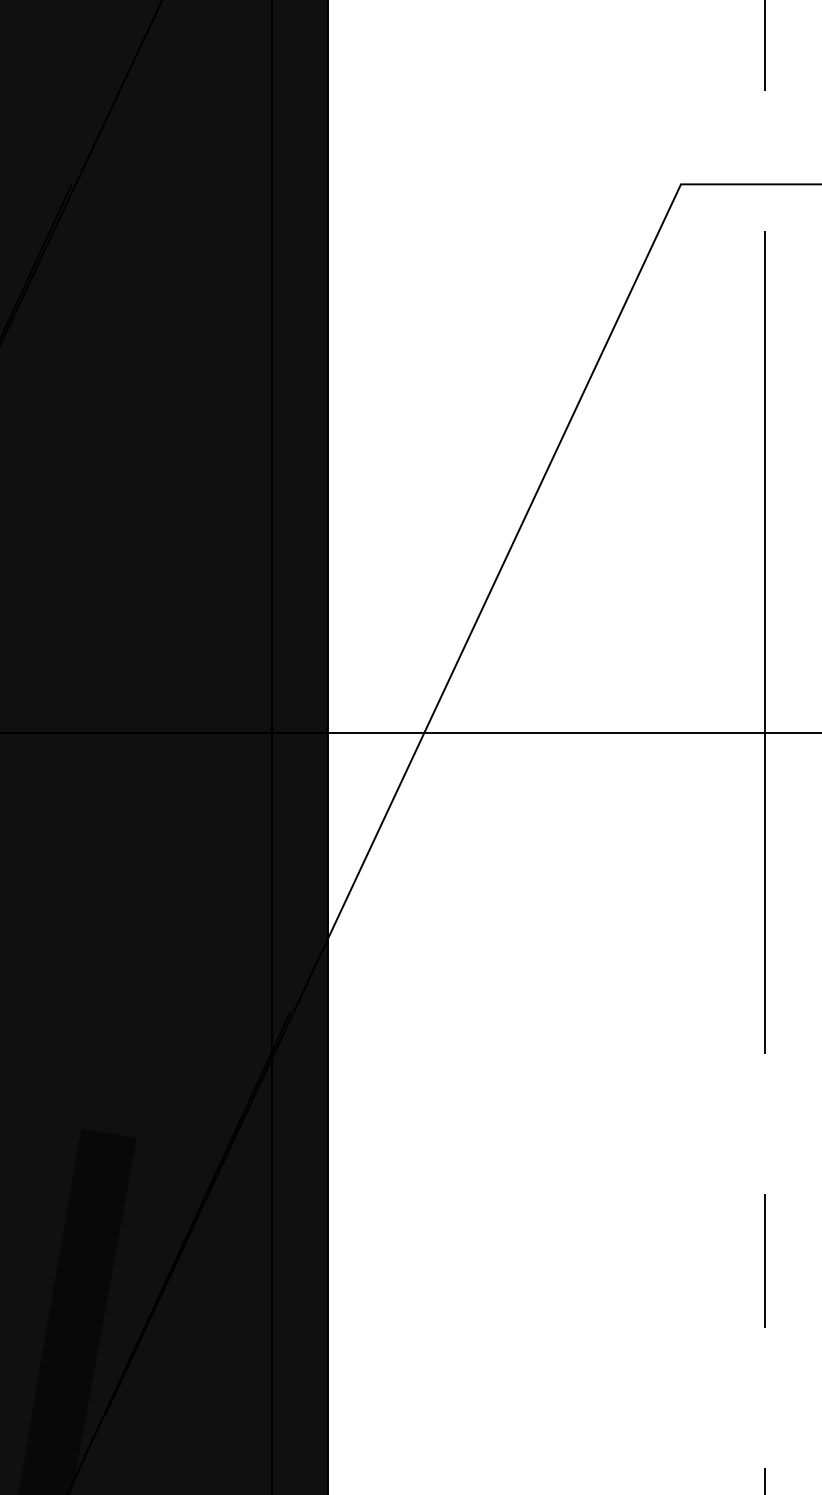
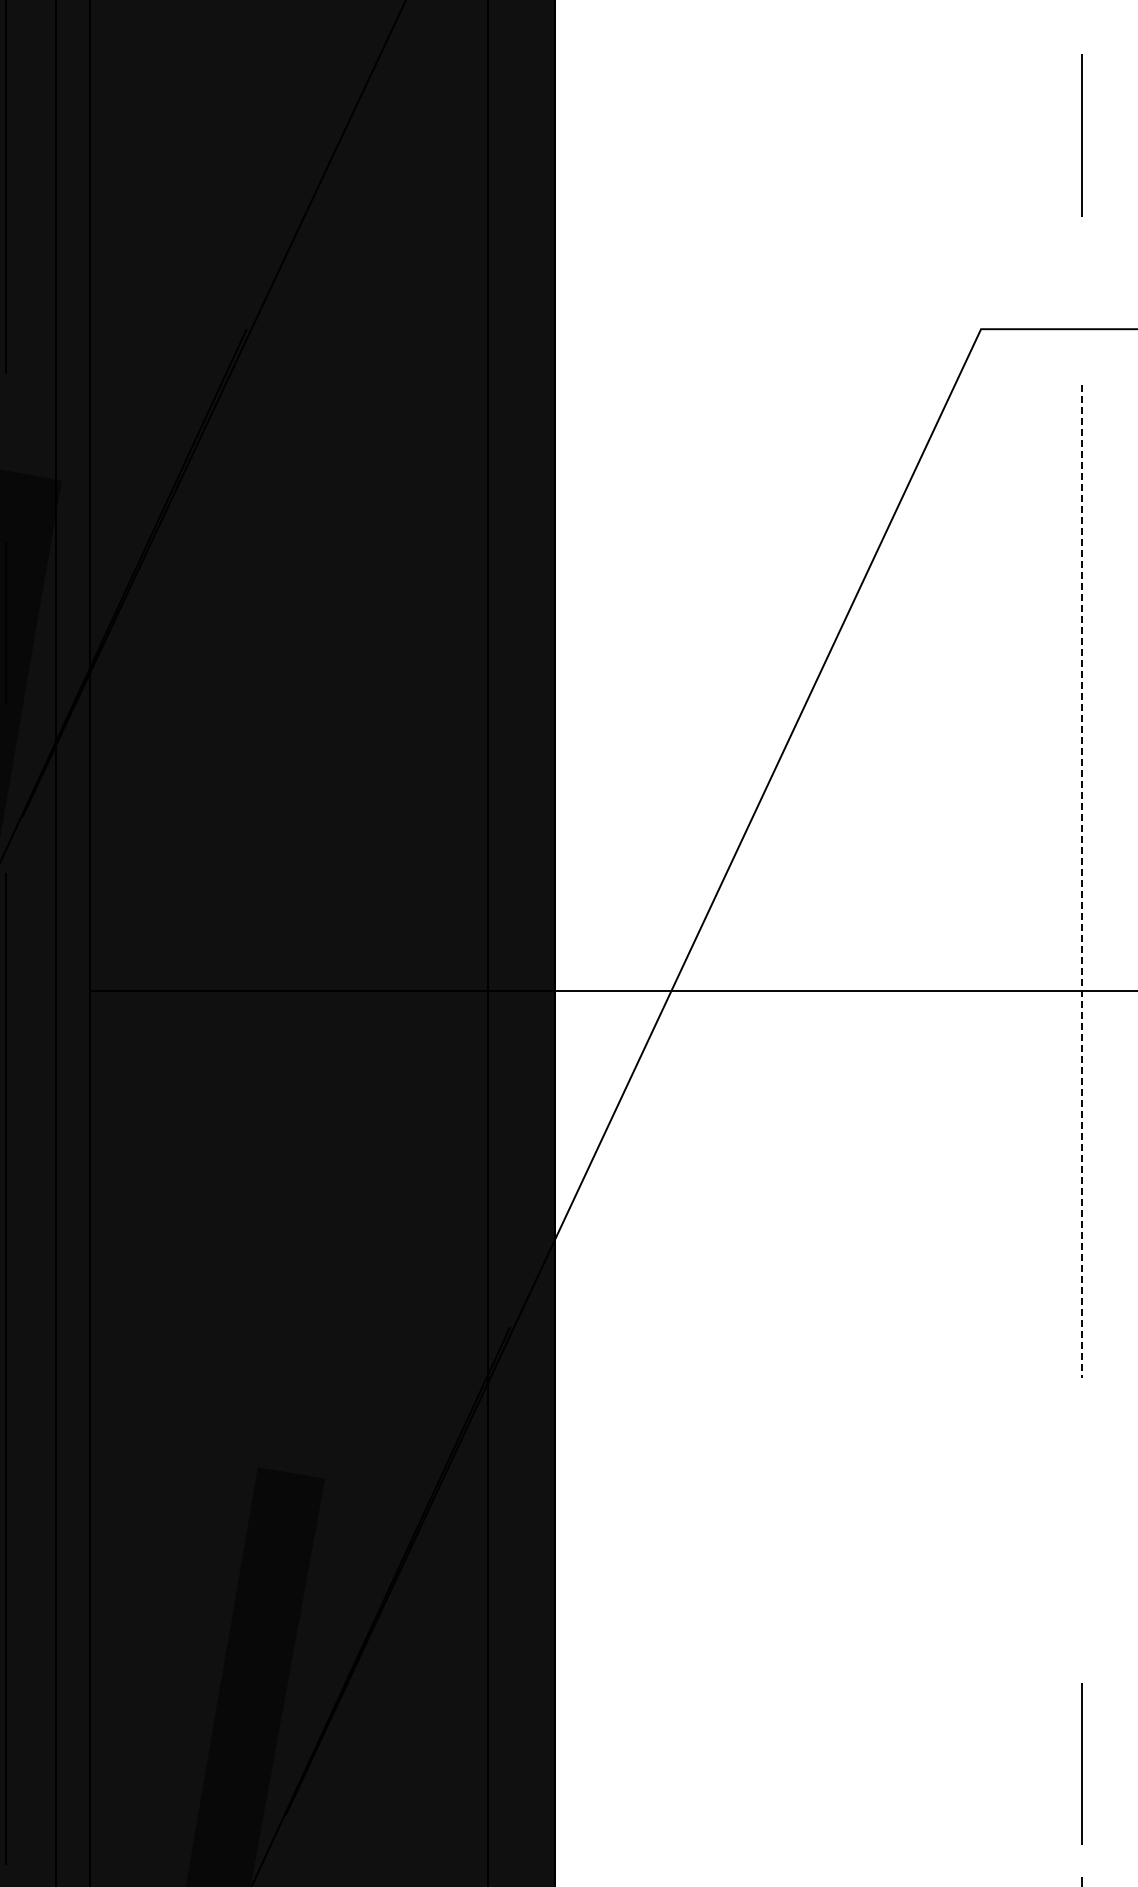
line: (765, 642) -> (1082, 881), solid -> dashed
line: (764, 1260) -> (1081, 1763), moved

